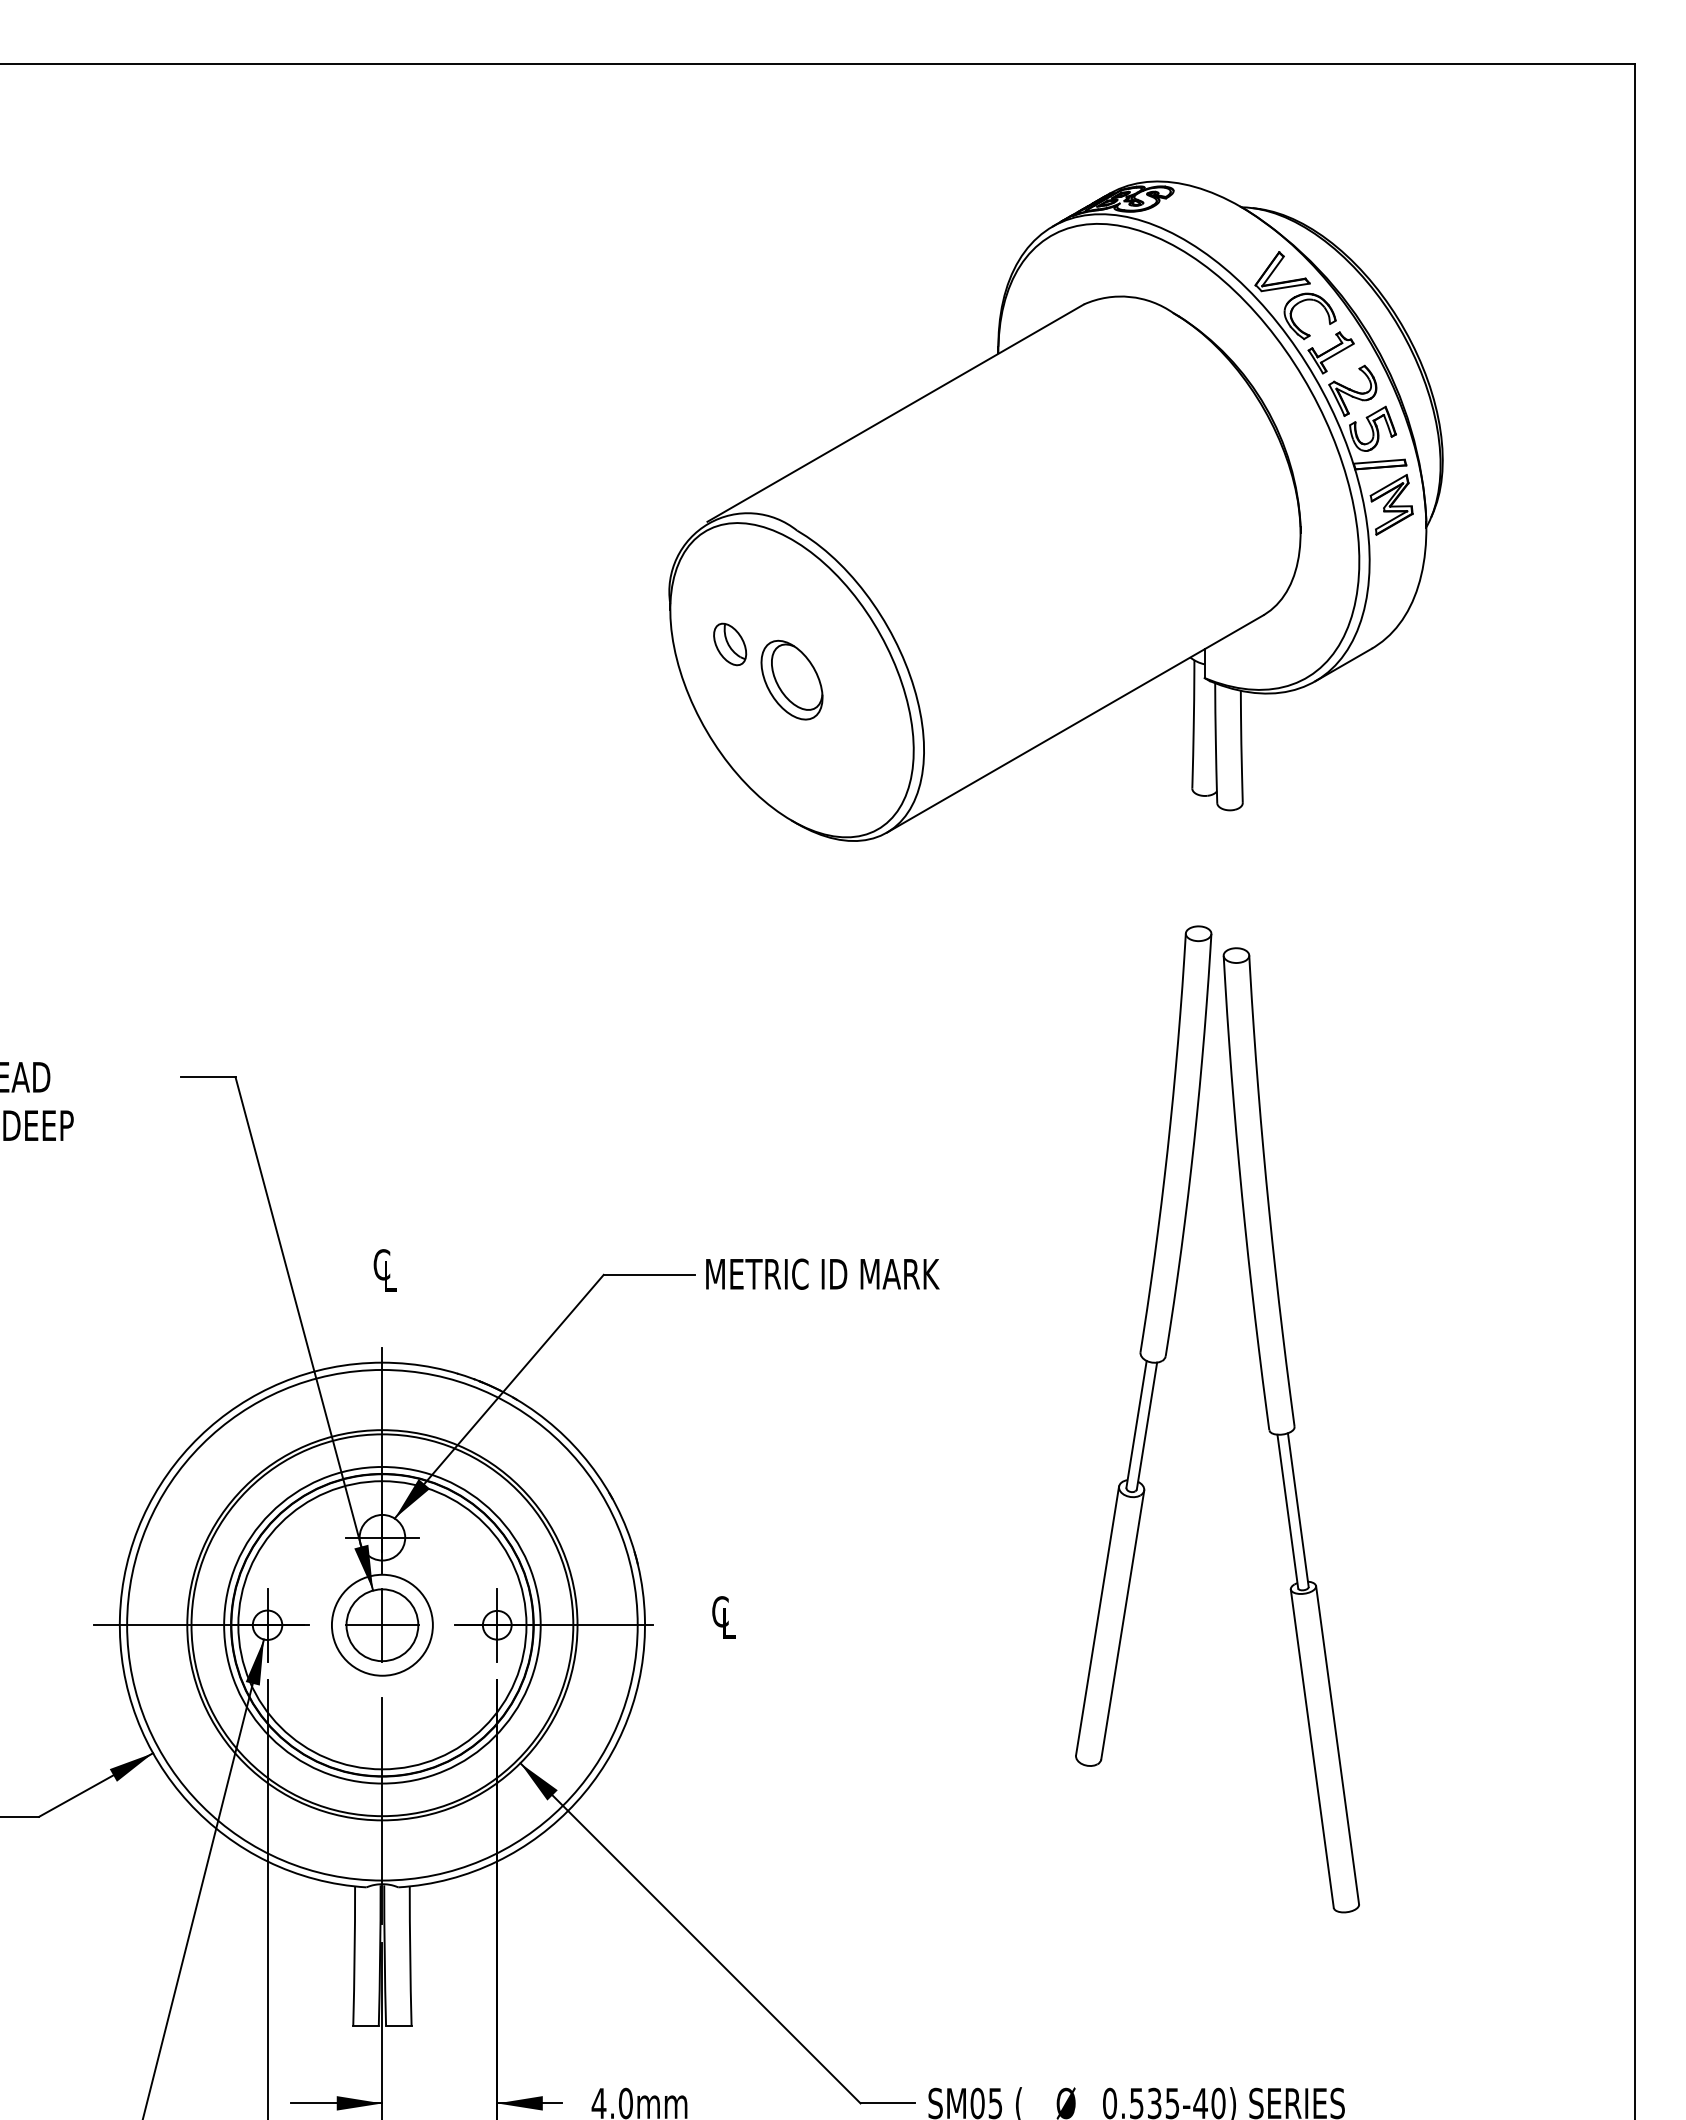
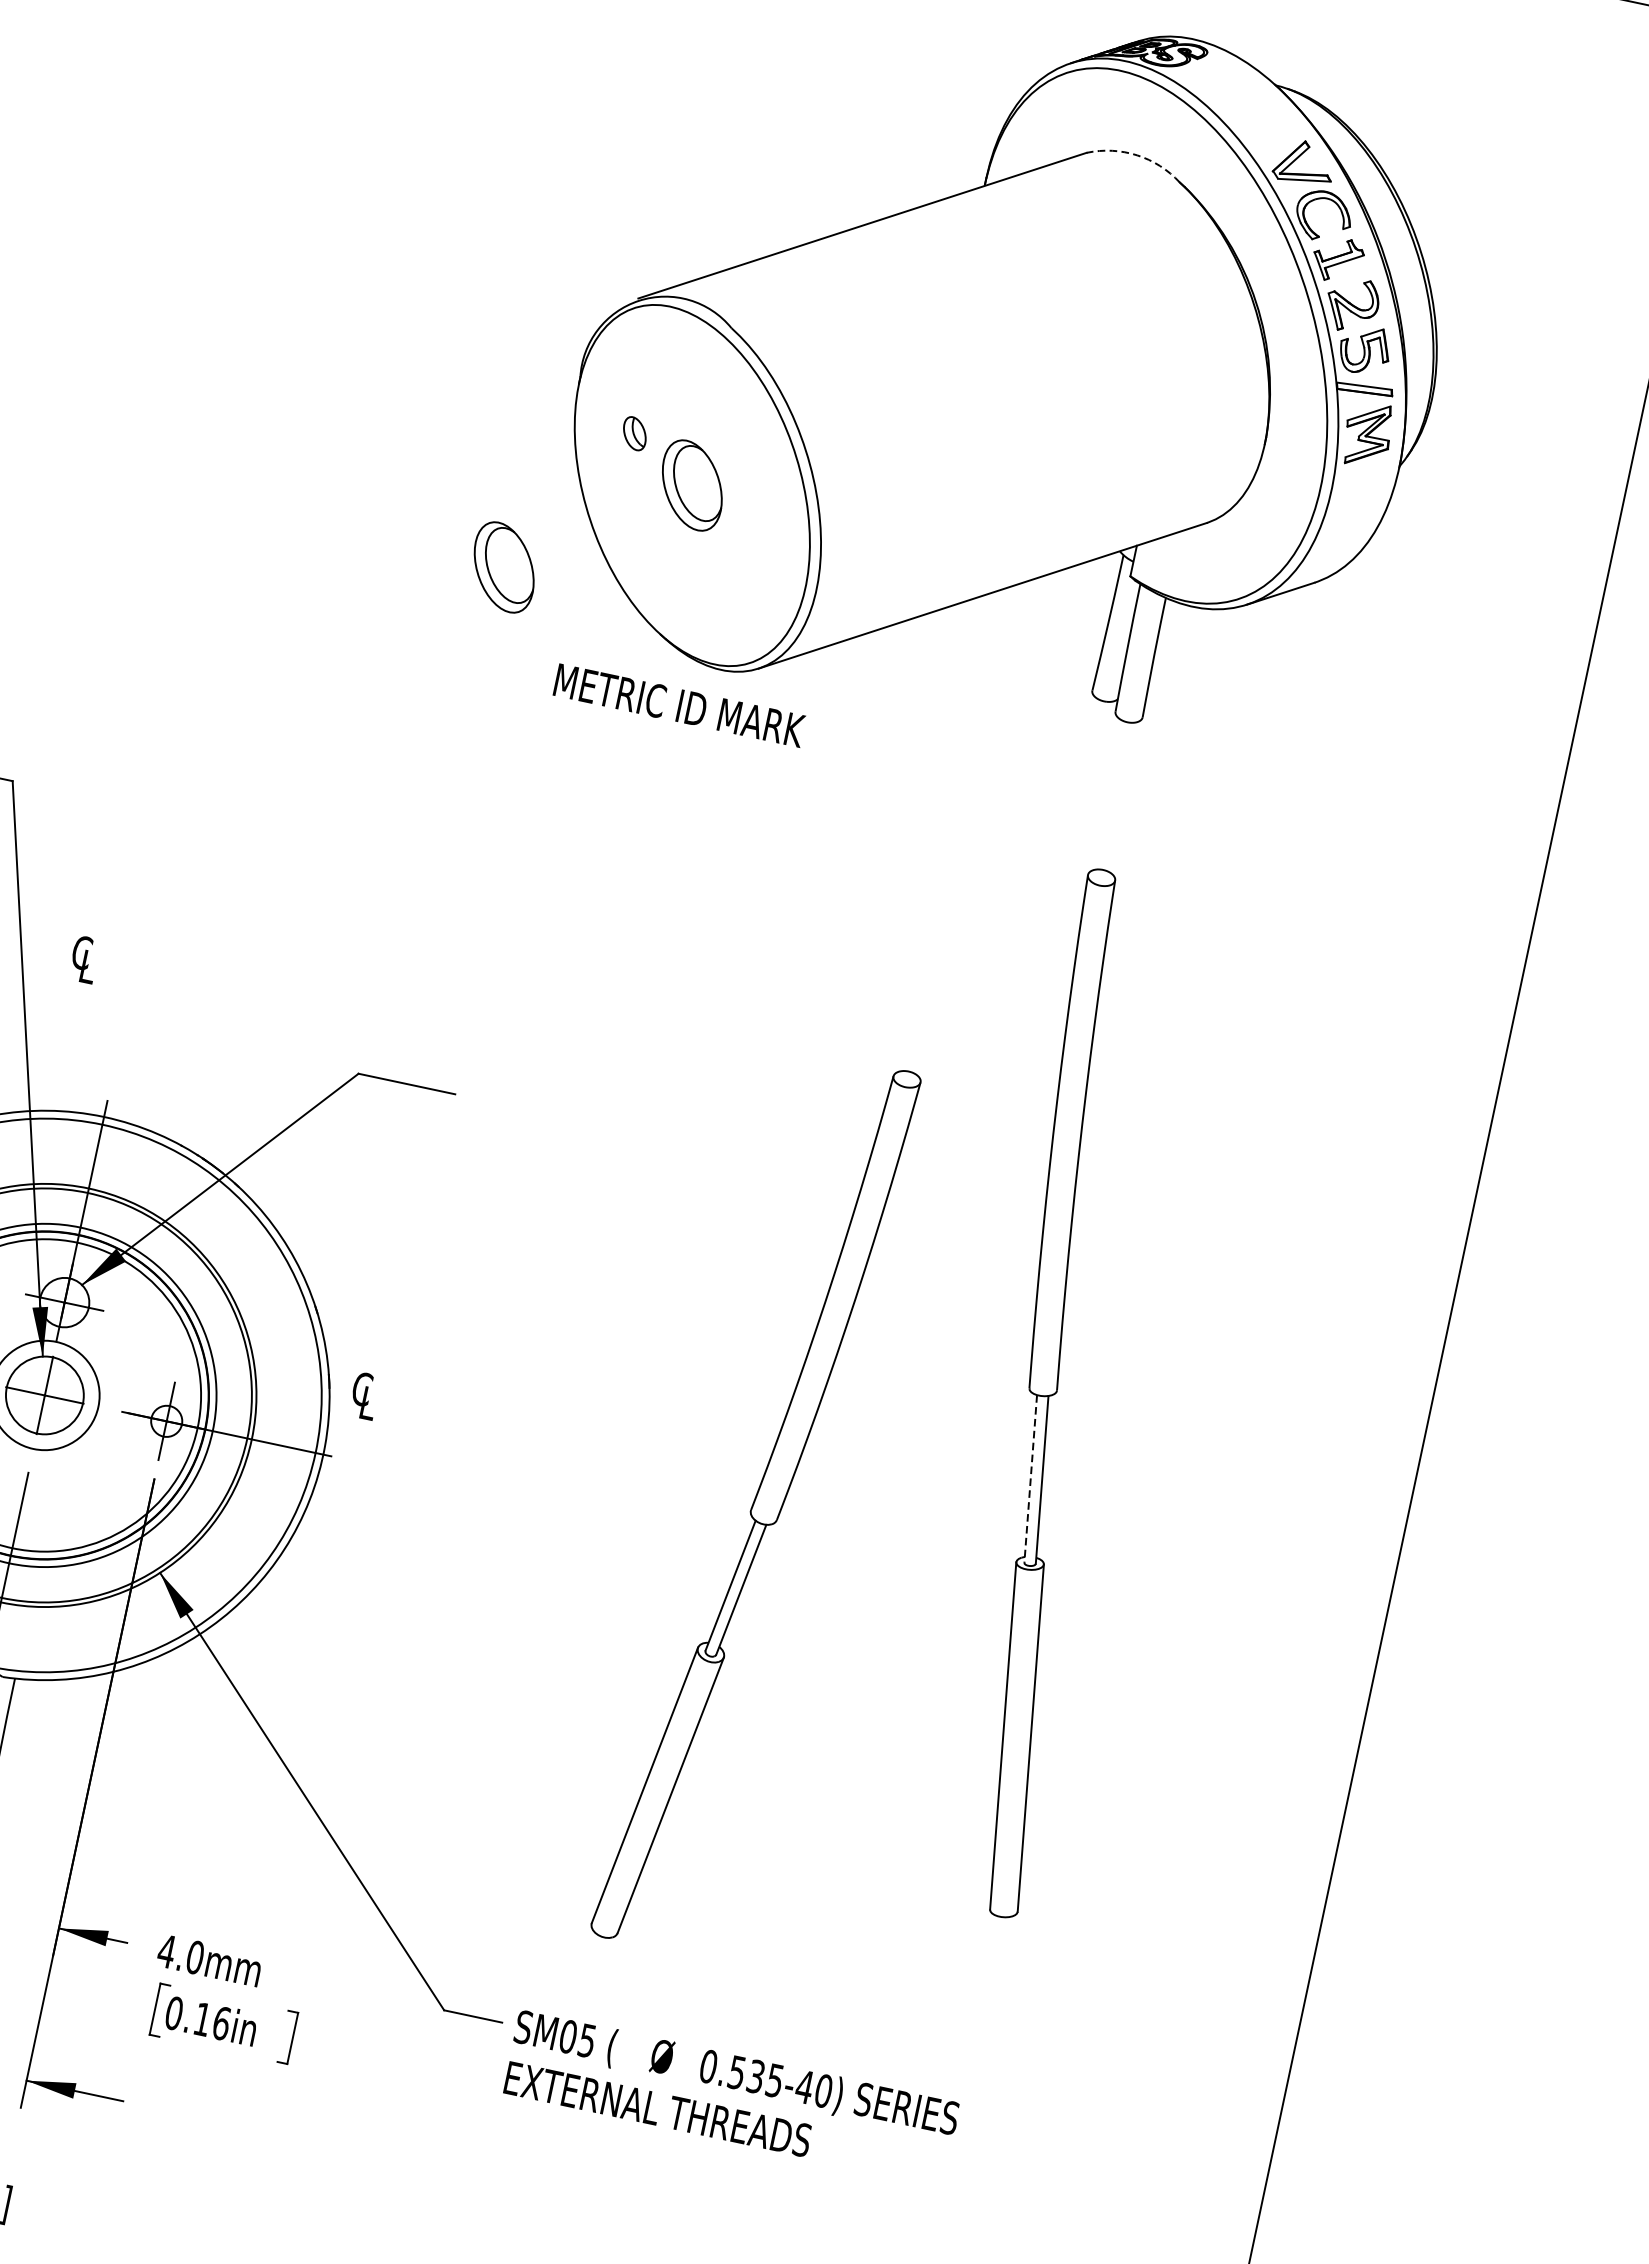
arc: (1130, 296) -> (1137, 154), solid -> dashed
part: (730, 644) -> (635, 433), size x0.7
part: (637, 789) -> (503, 566), added
text: (384, 1270) -> (83, 959), moved
text: (822, 1273) -> (679, 704), moved
part: (1143, 1345) -> (755, 1503), moved
line: (1287, 1511) -> (1030, 1478), solid -> dashed
text: (723, 1617) -> (364, 1395), moved

